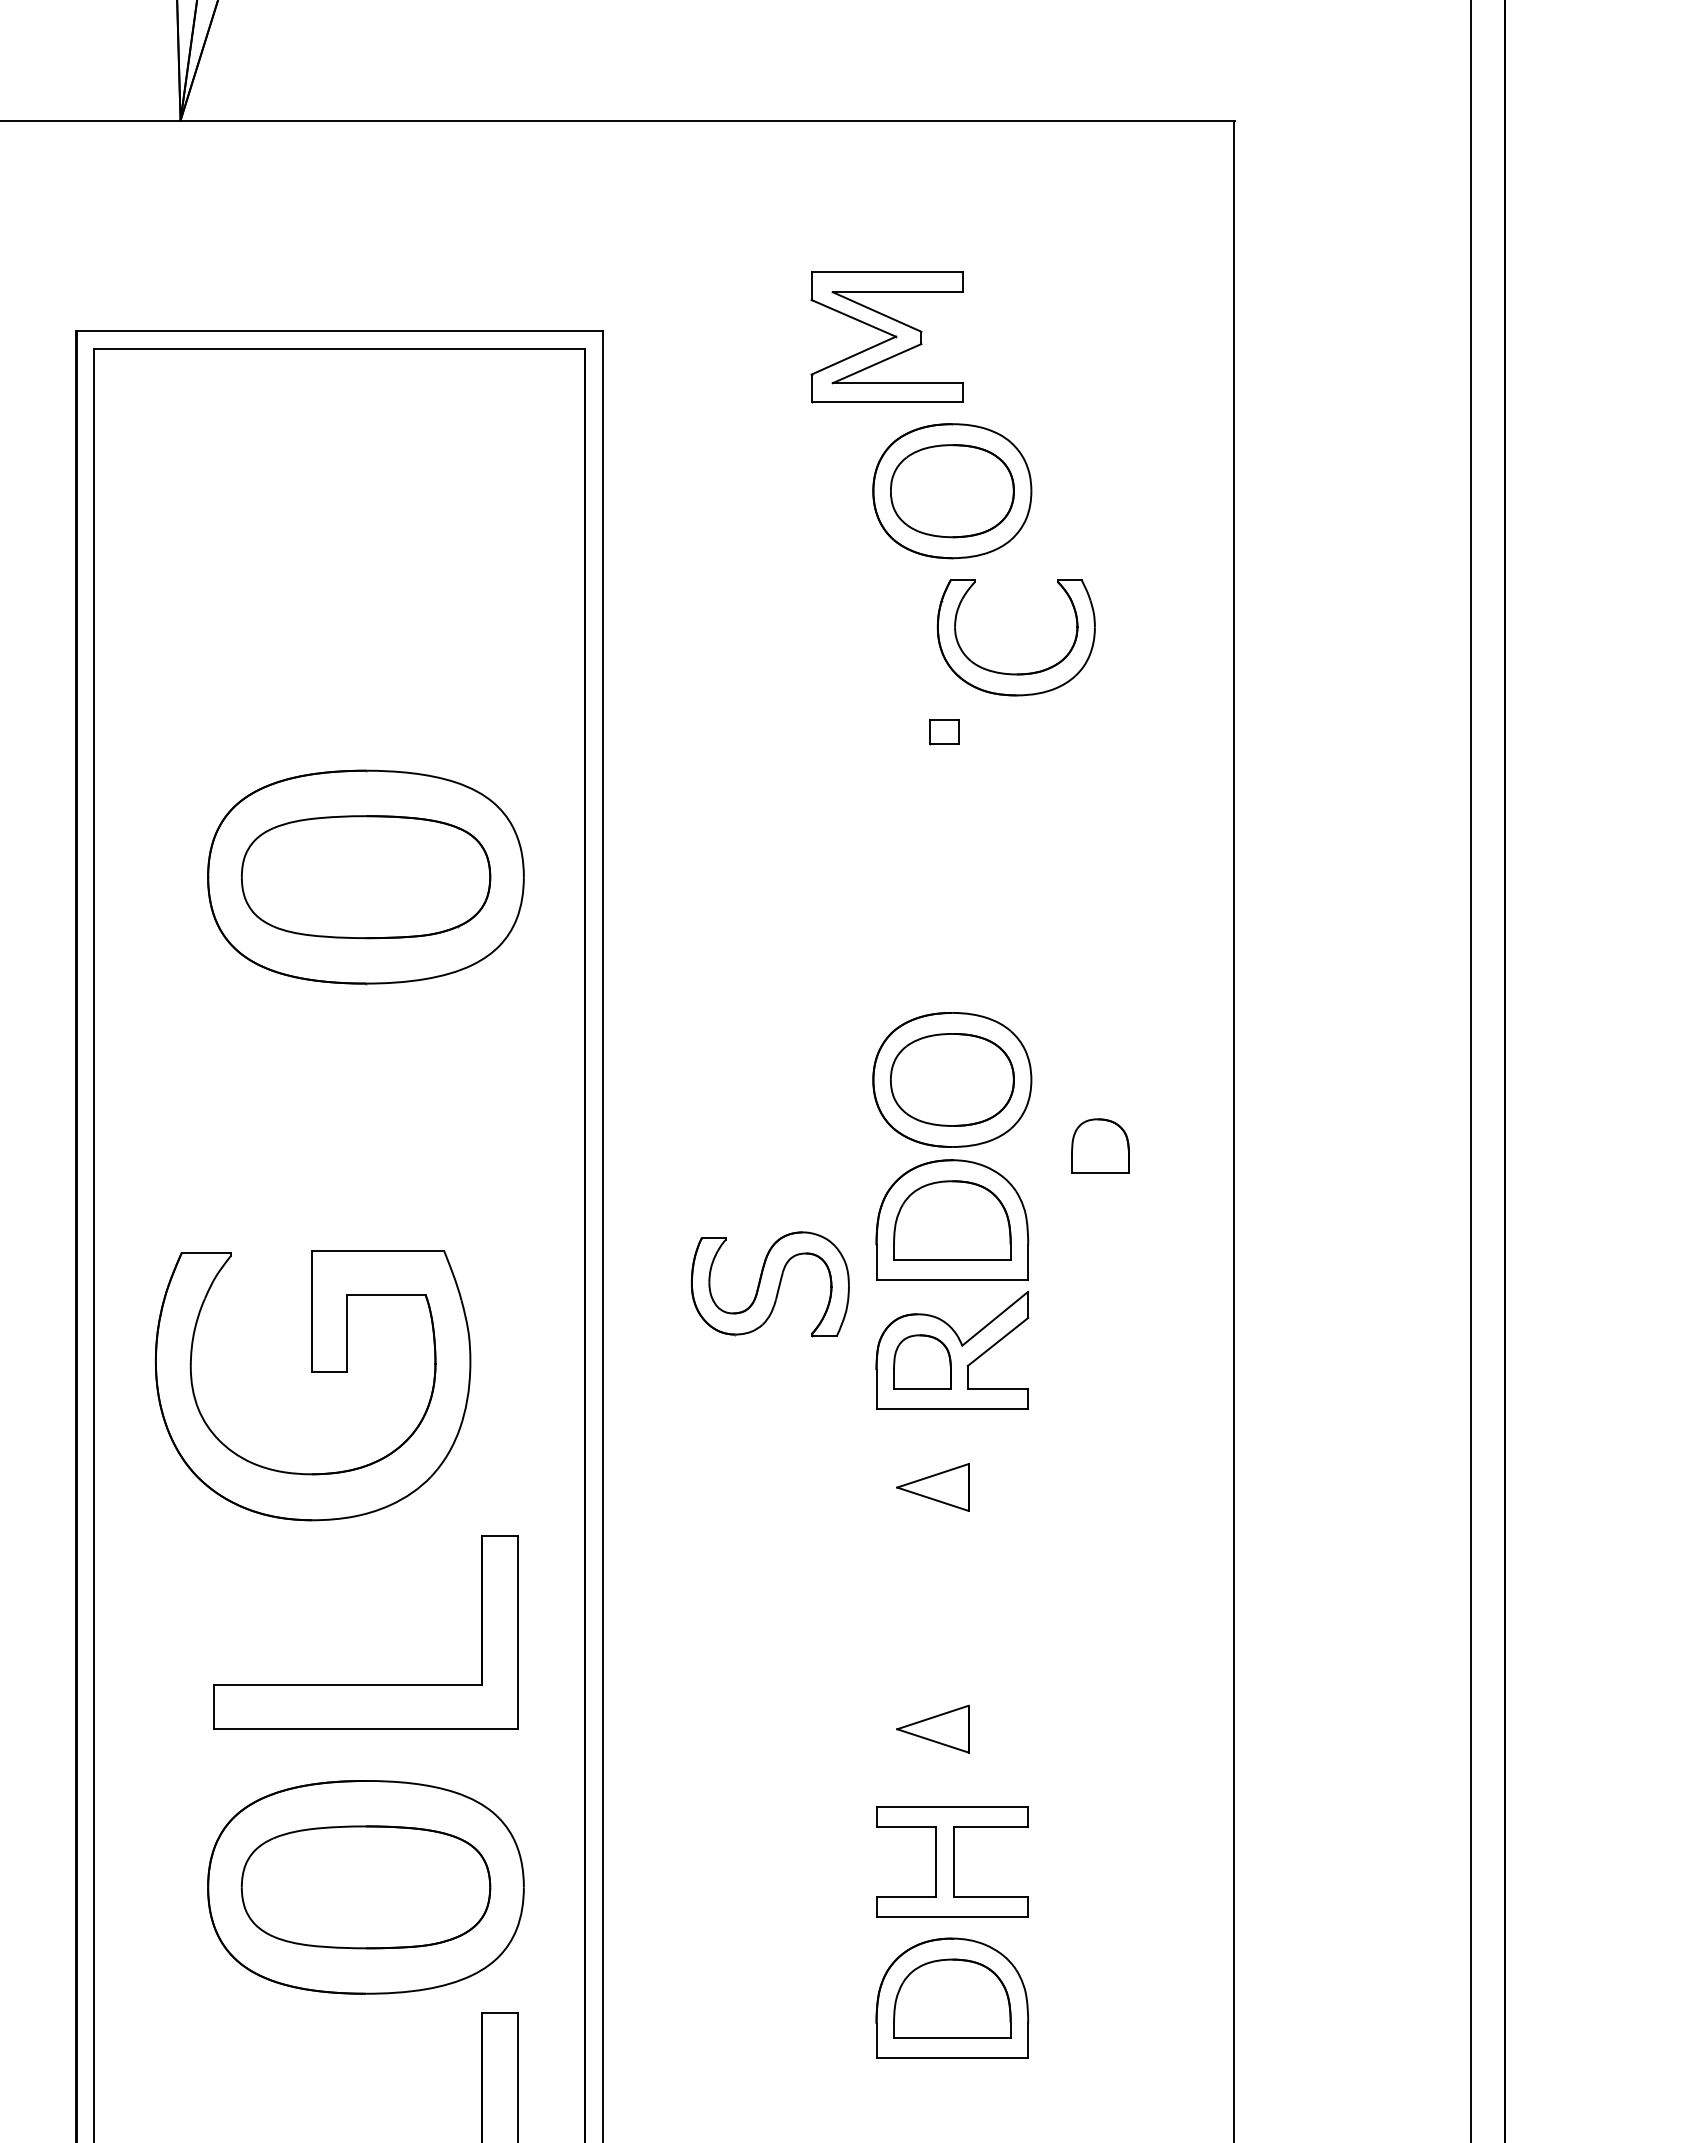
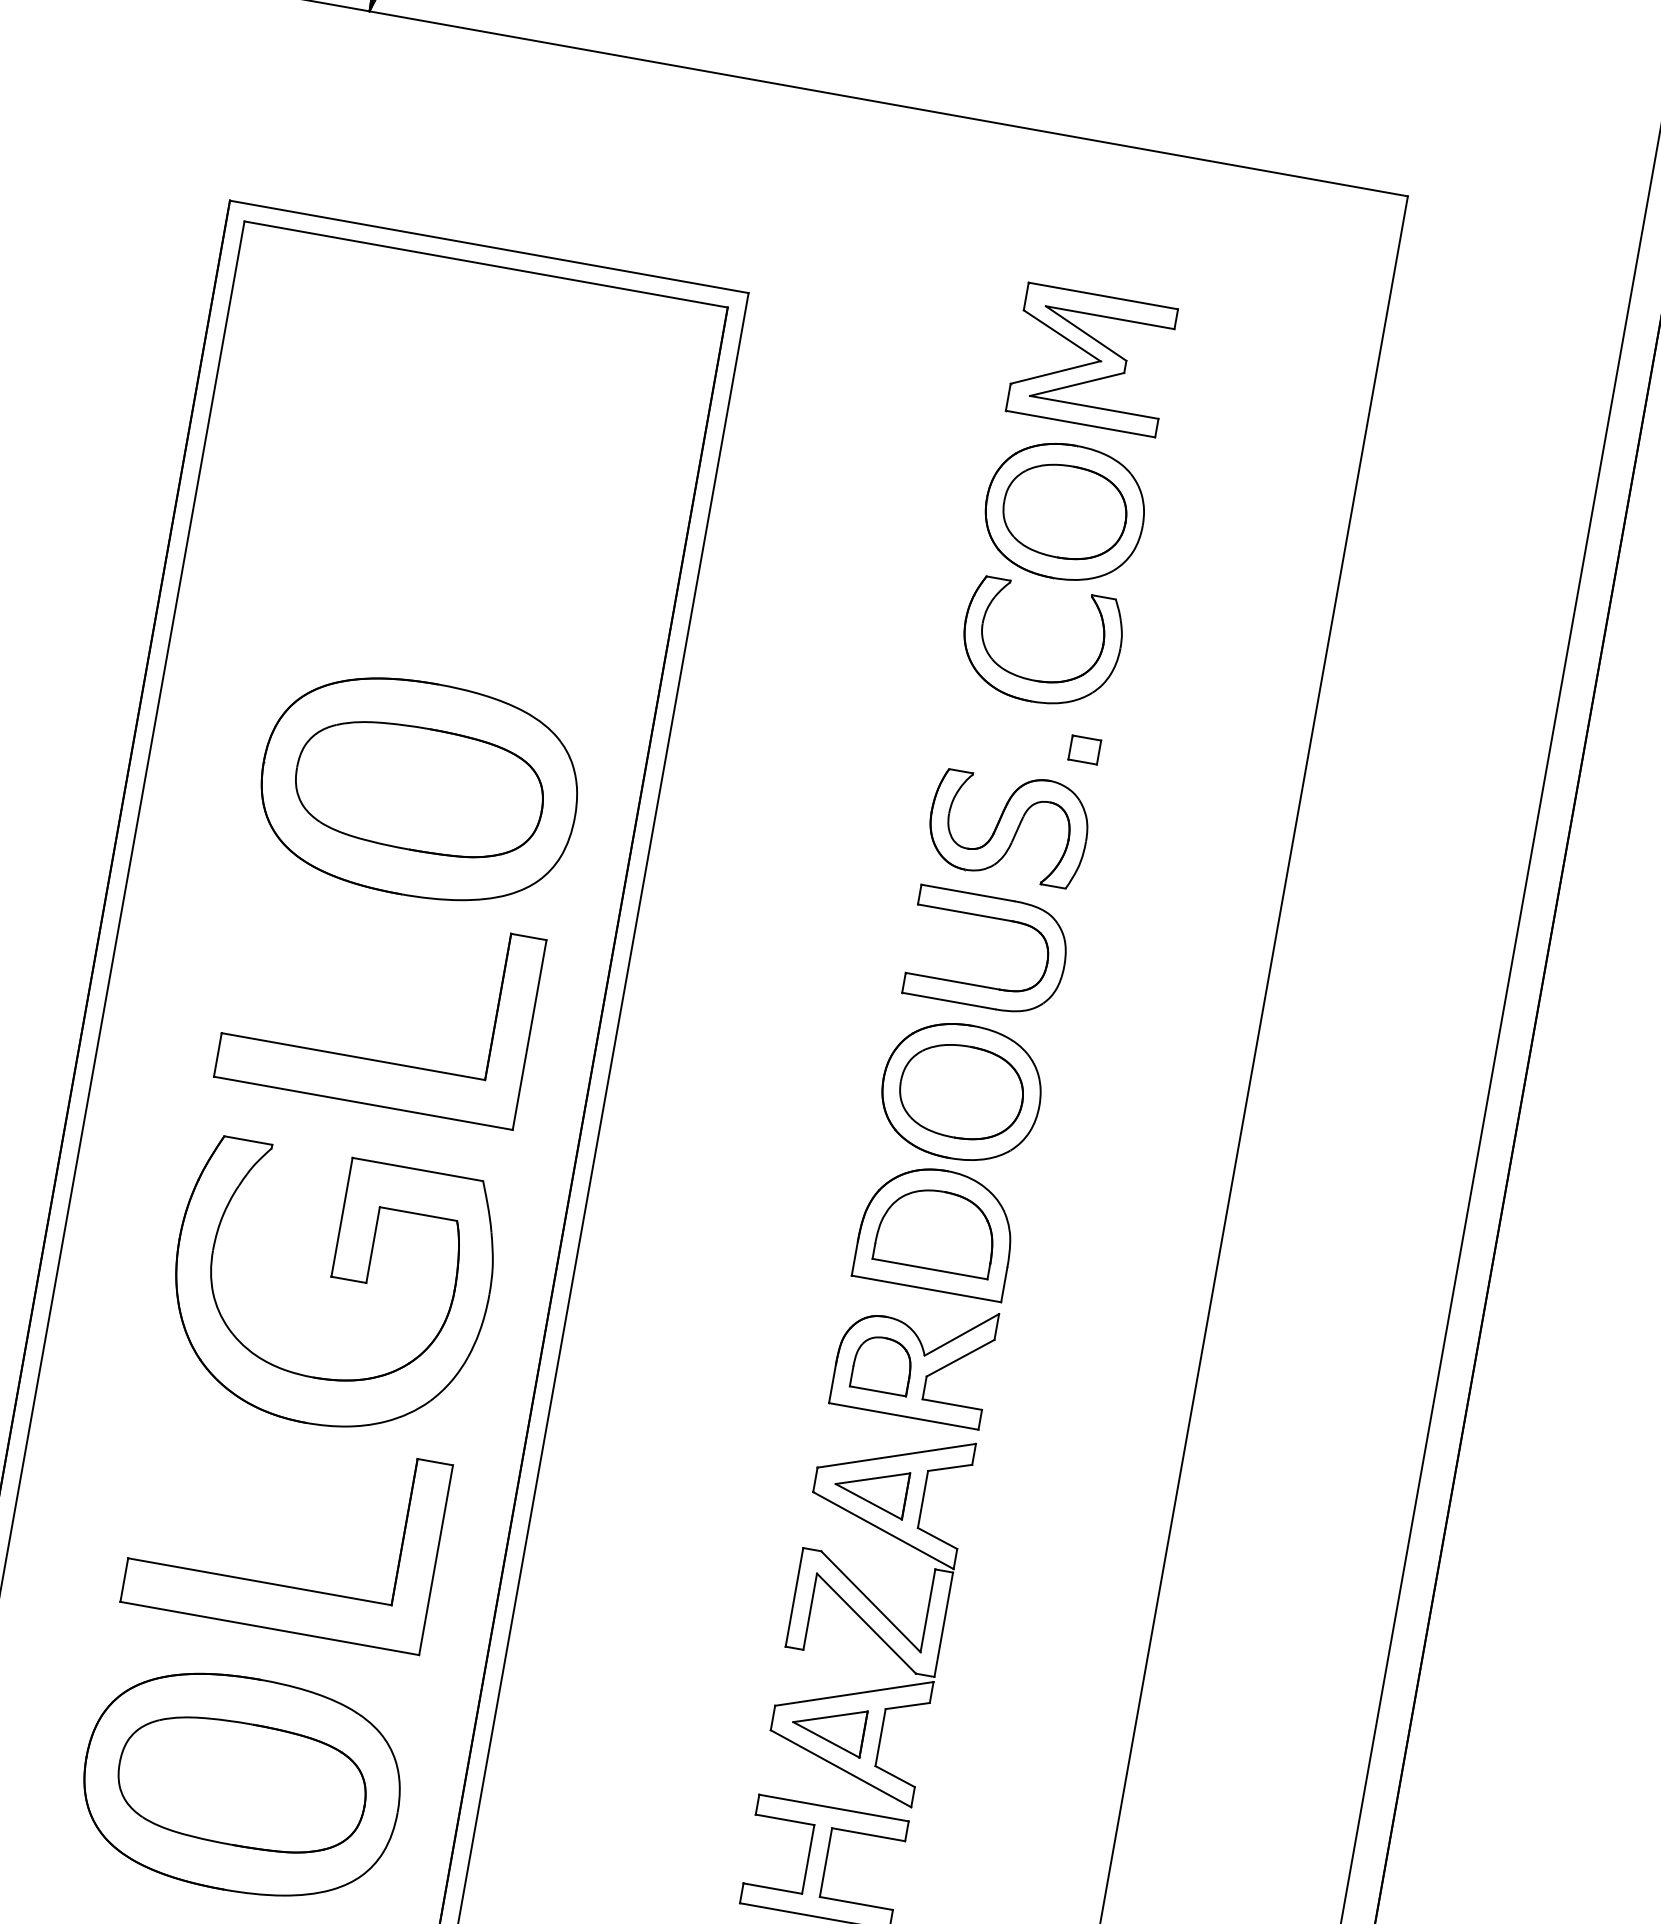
part: (886, 337) -> (1091, 360), moved
part: (1015, 673) -> (1034, 679), moved
part: (944, 732) -> (1084, 750), moved
part: (954, 972) -> (982, 986), added
part: (1100, 1145) -> (1096, 1182), removed
part: (365, 1151) -> (370, 1059), added
part: (769, 1284) -> (1008, 826), moved
part: (312, 1372) -> (331, 1277), moved
part: (952, 1607) -> (869, 1611), added

